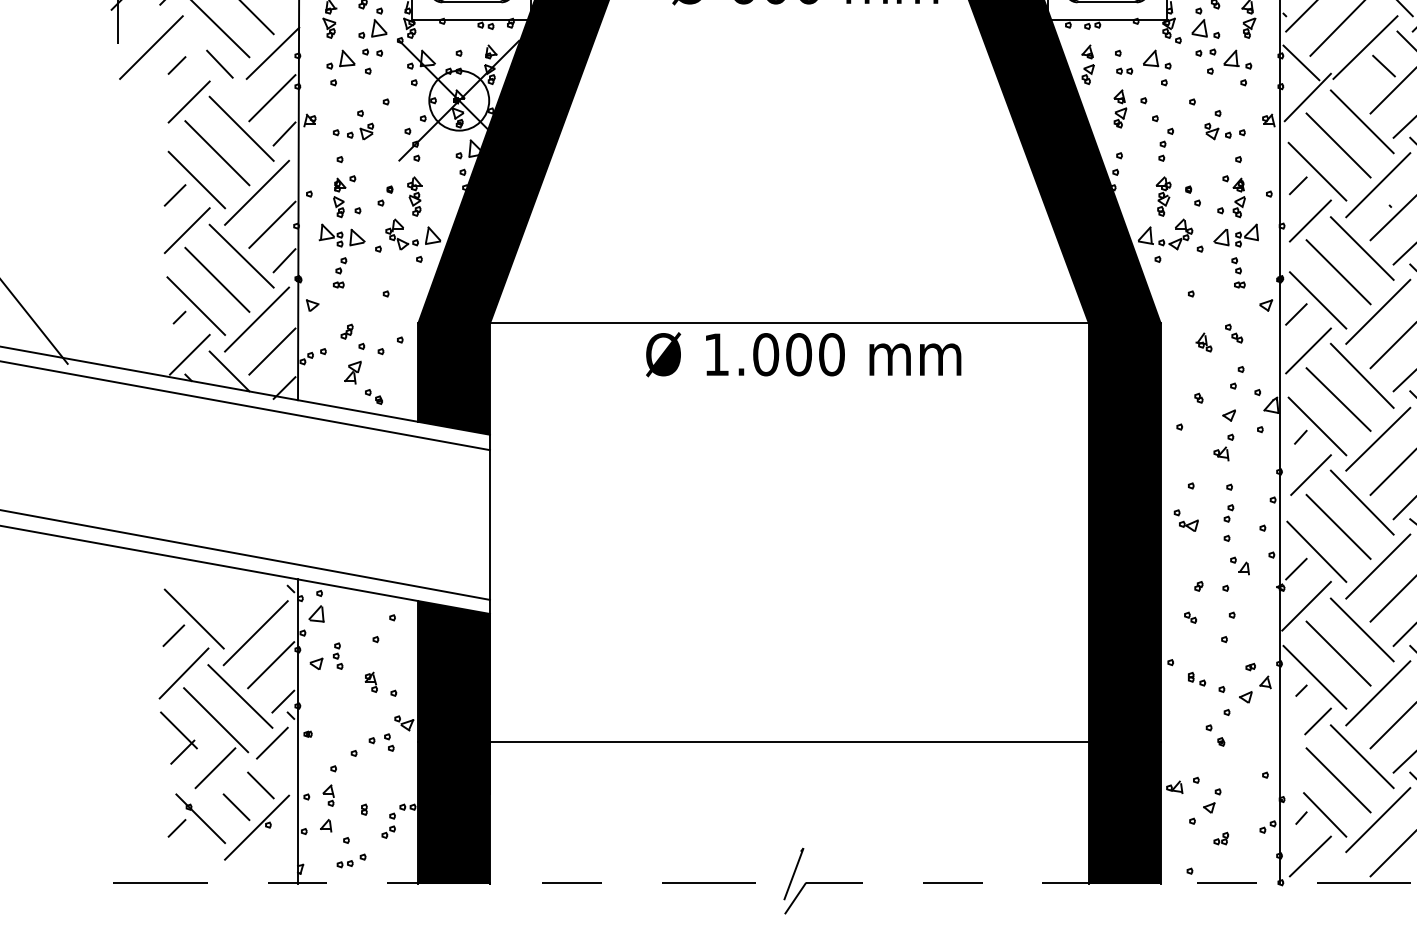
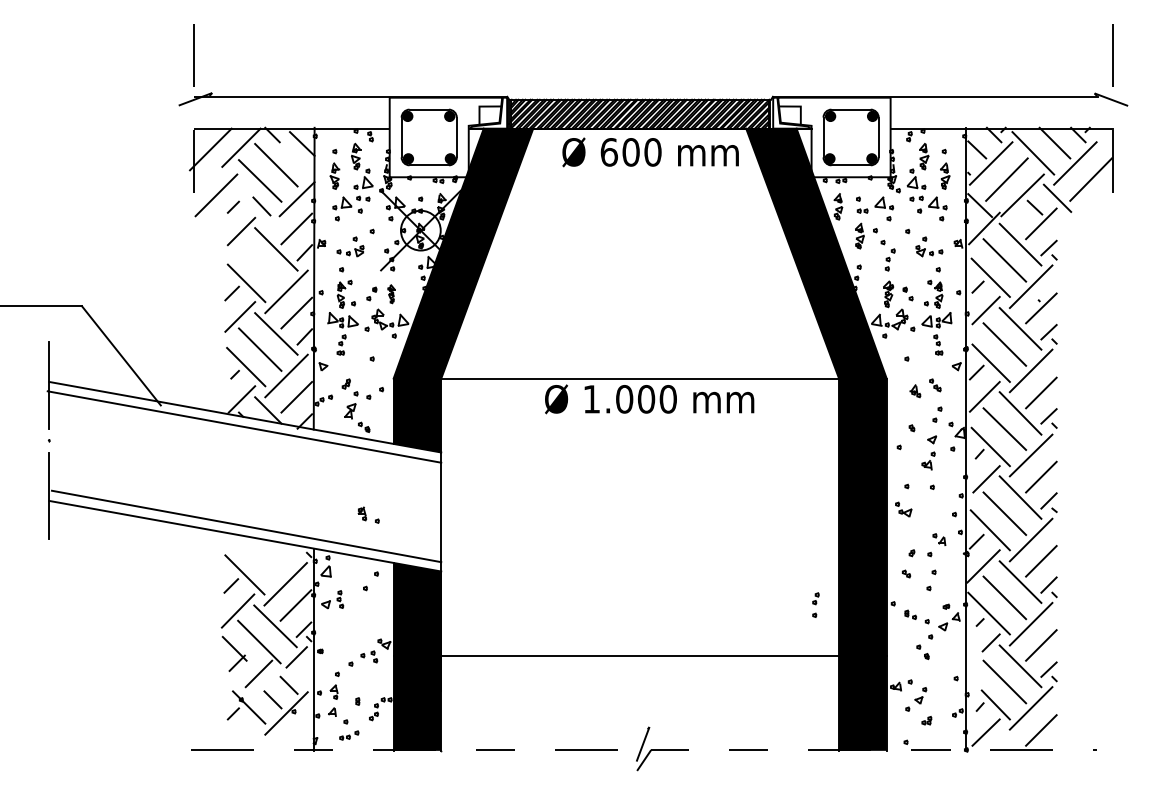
line: (216, 153) -> (259, 265), removed
part: (415, 195) -> (391, 293), size x0.7
part: (1228, 522) -> (815, 604), moved
part: (380, 683) -> (368, 514), moved

